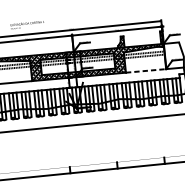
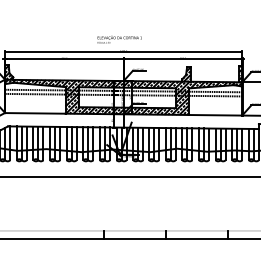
text: (27, 24) -> (119, 39), moved
line: (145, 71) -> (215, 115), dashed -> solid

